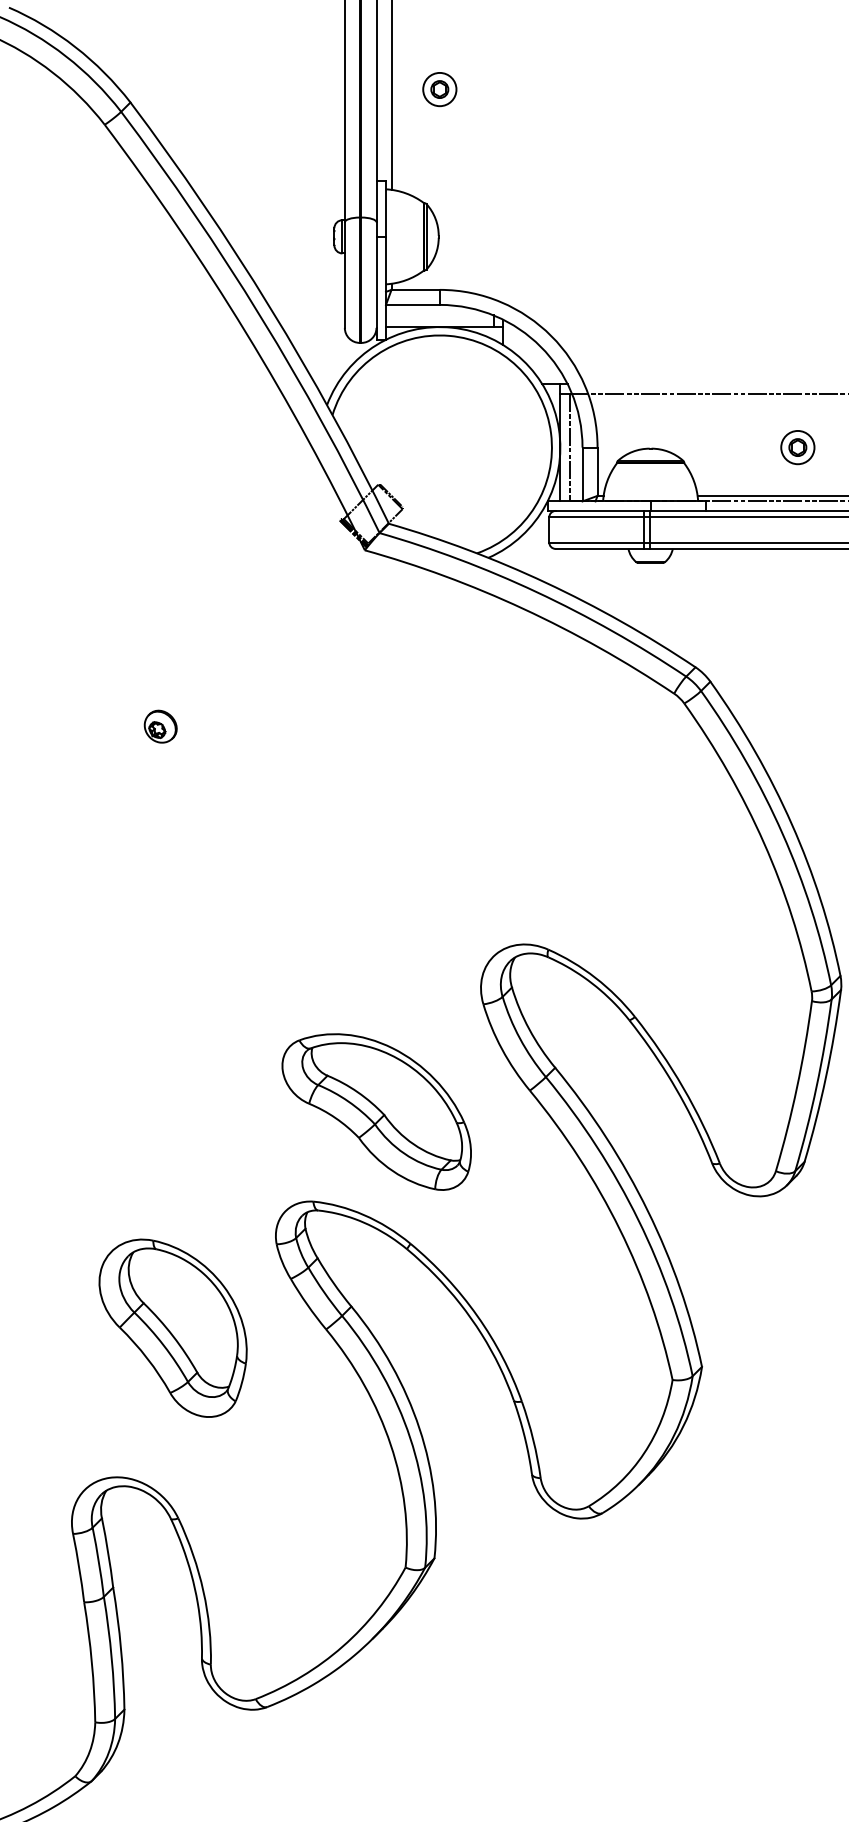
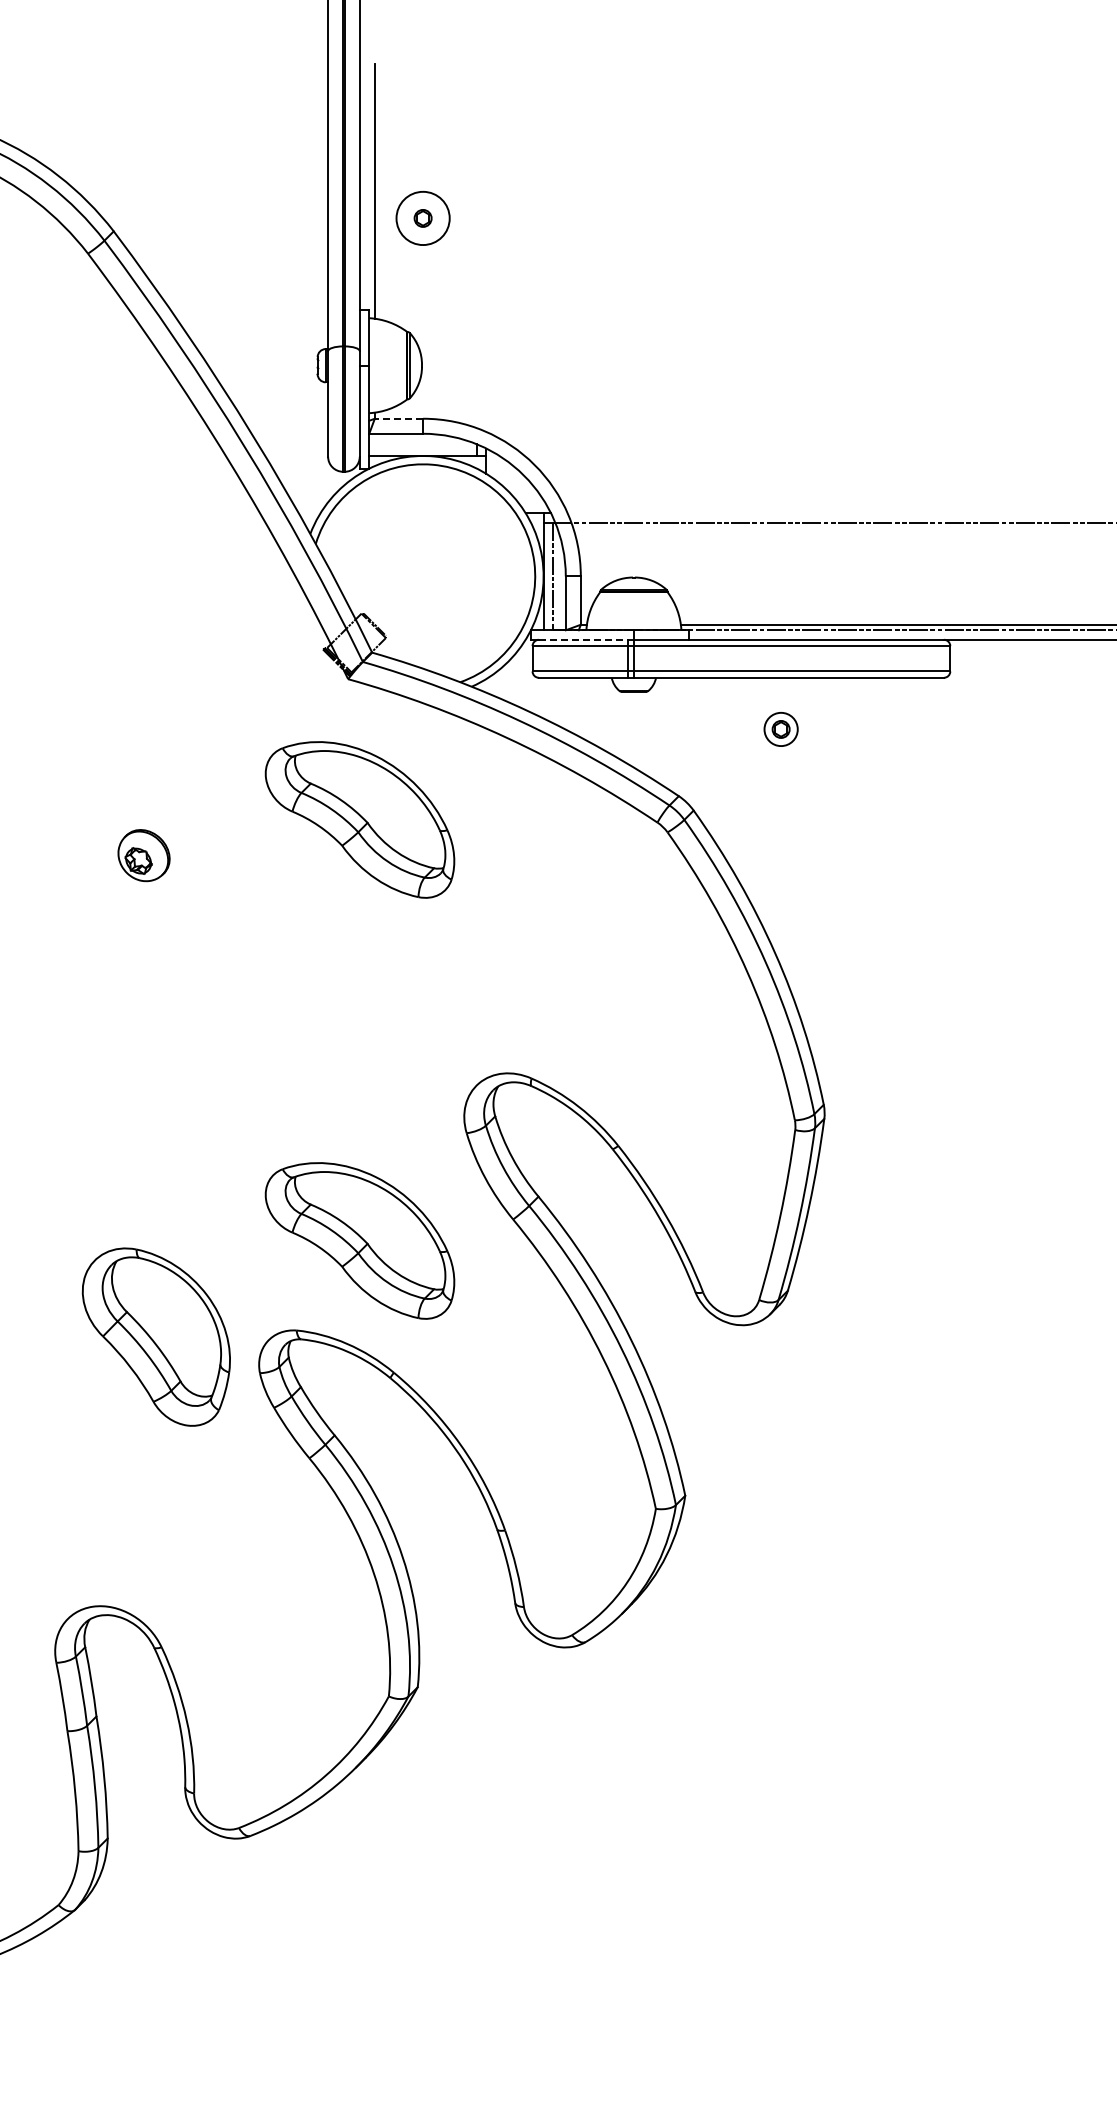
circle: (439, 89) -> (422, 218), size x1.6
line: (415, 289) -> (398, 418), solid -> dashed
part: (797, 447) -> (780, 729), moved
line: (600, 510) -> (583, 639), solid -> dashed
part: (376, 690) -> (359, 819), added
part: (160, 726) -> (143, 855), size x1.6
part: (172, 1327) -> (155, 1336), moved

